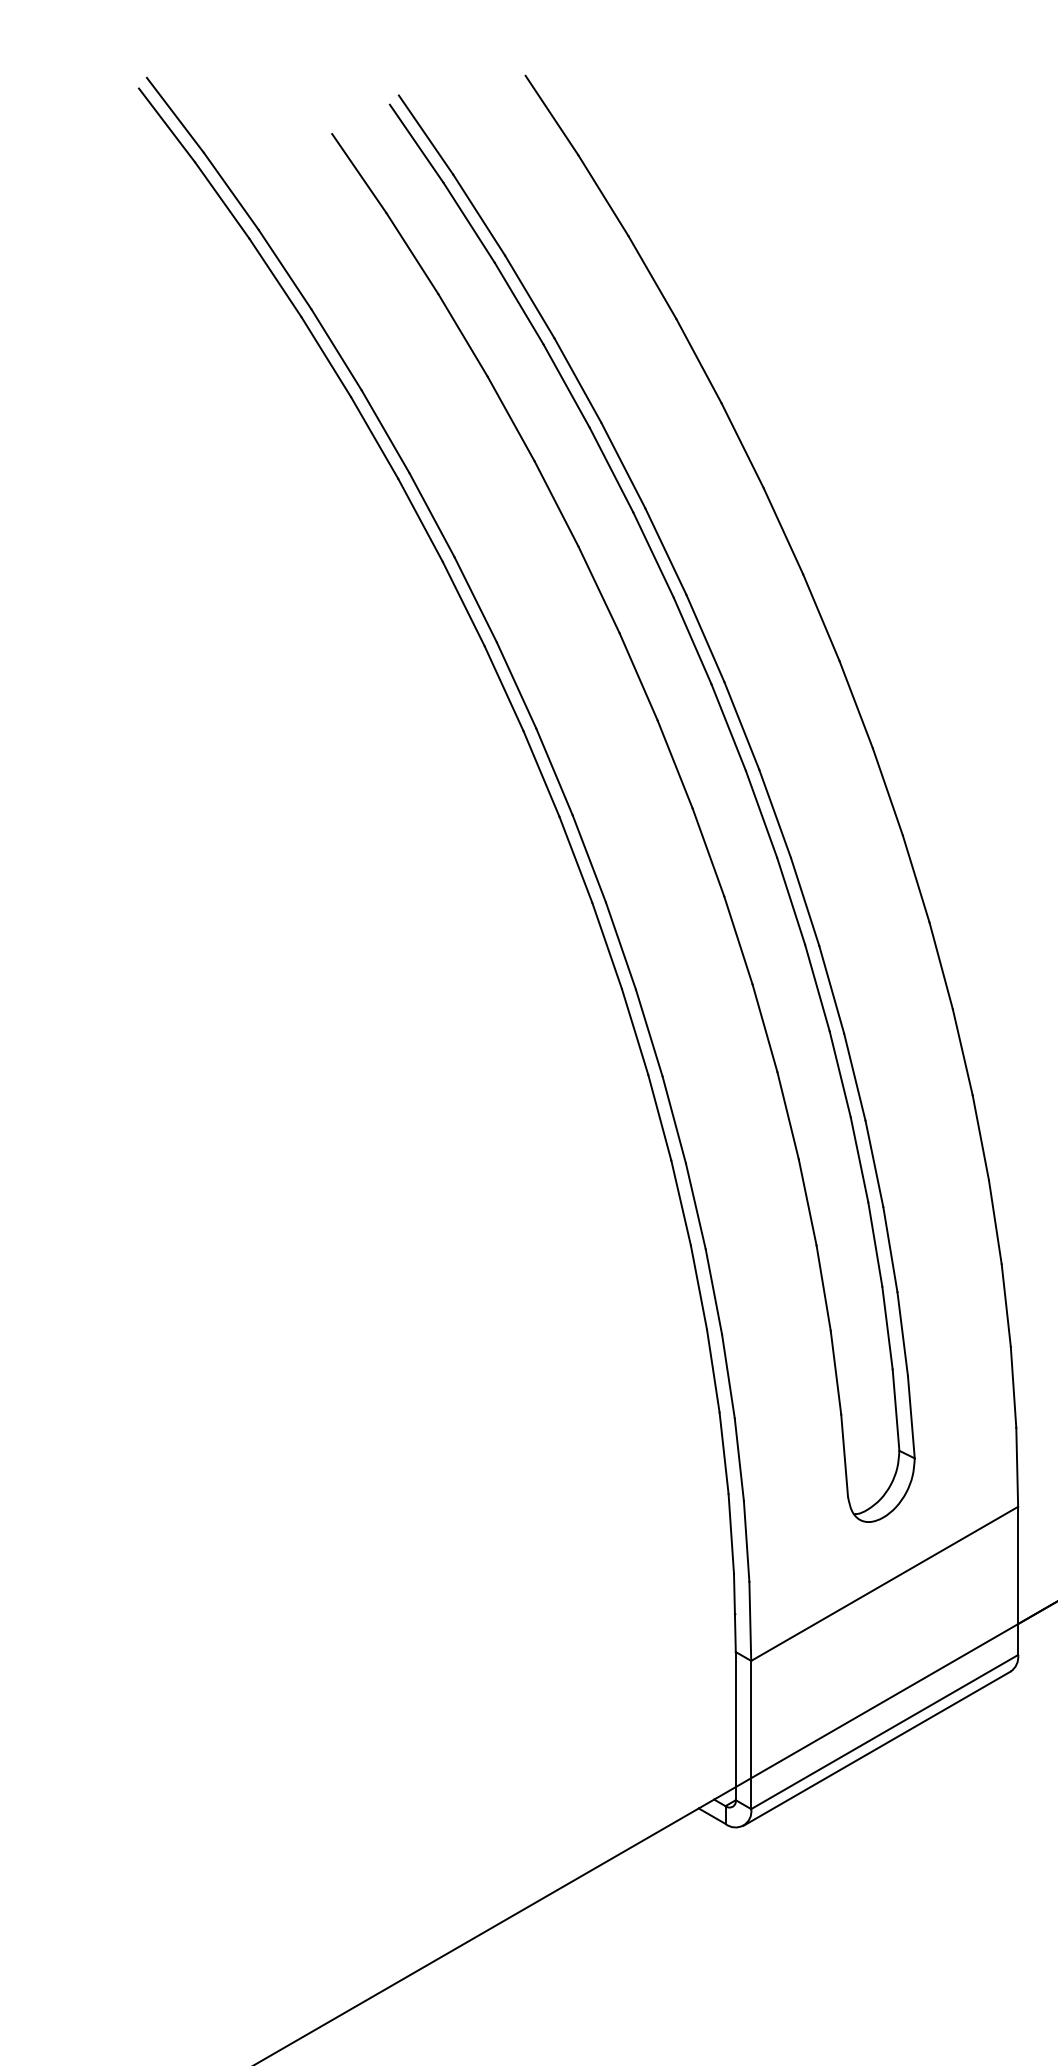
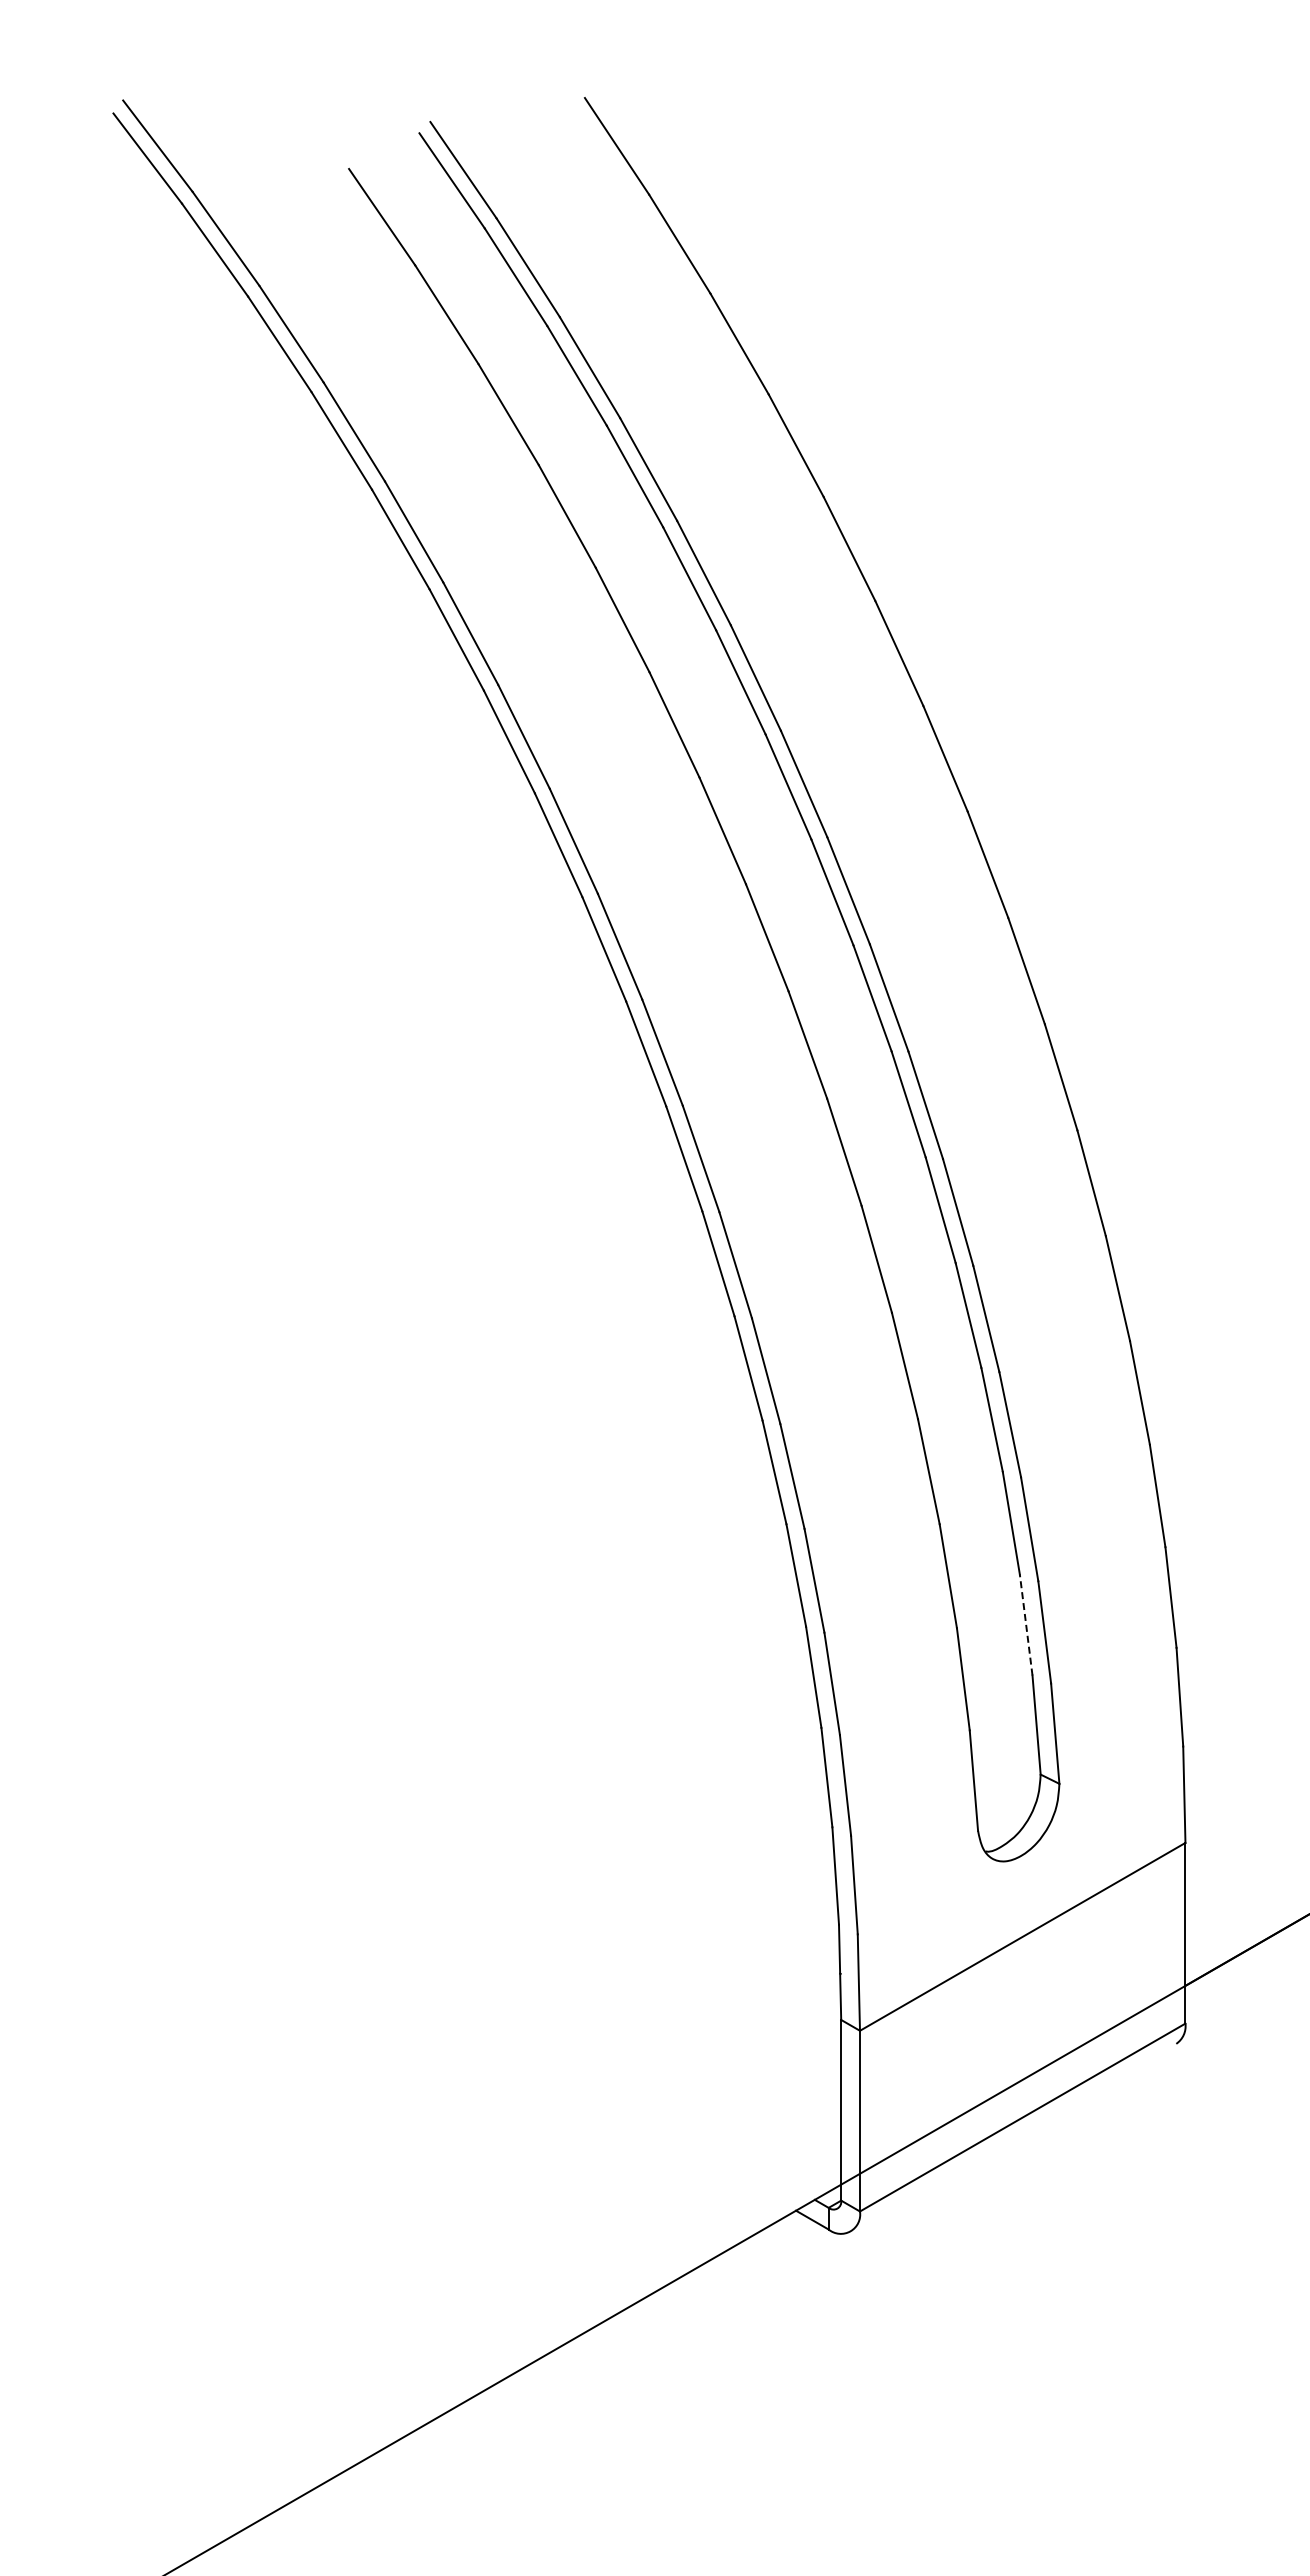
line: (887, 1328) -> (1026, 1625), solid -> dashed
line: (877, 1748) -> (1013, 2137), removed

